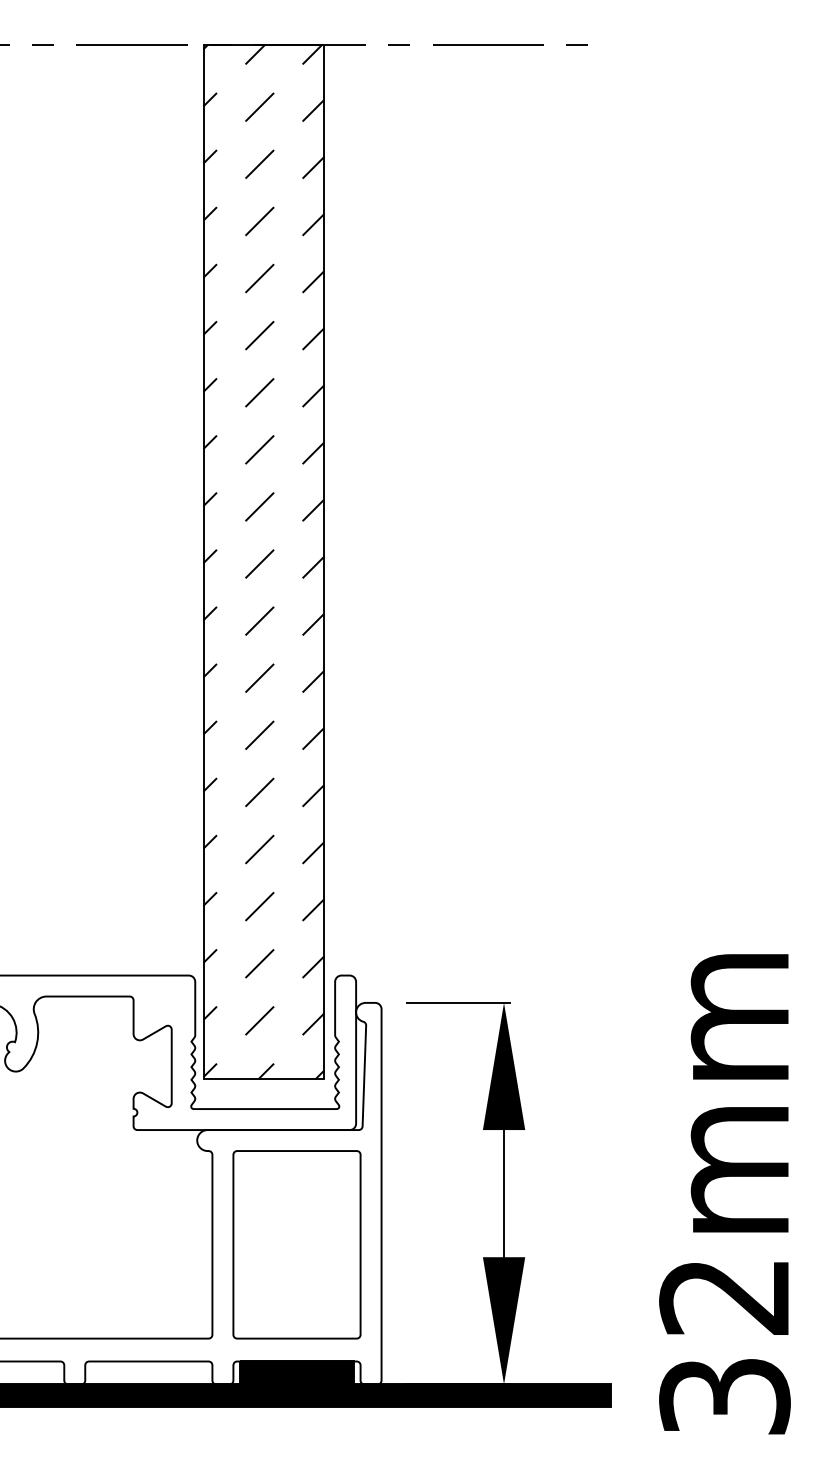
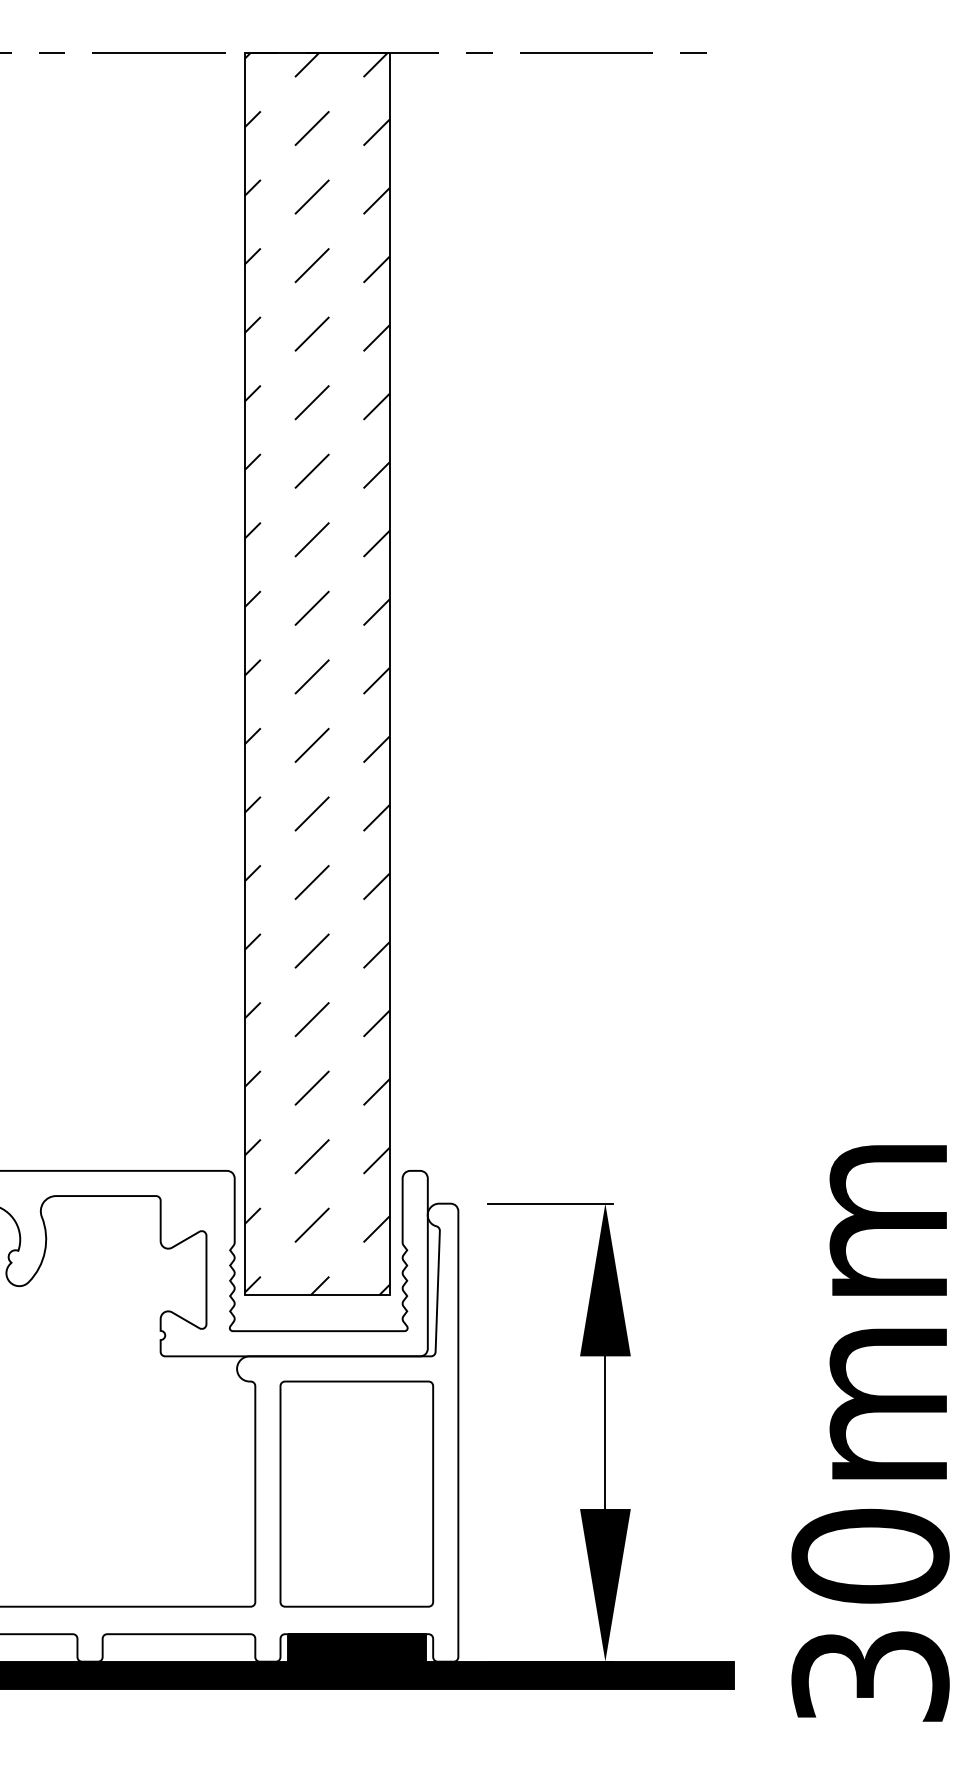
text: (724, 1295) -> (870, 1555), 32mm -> 30mm

